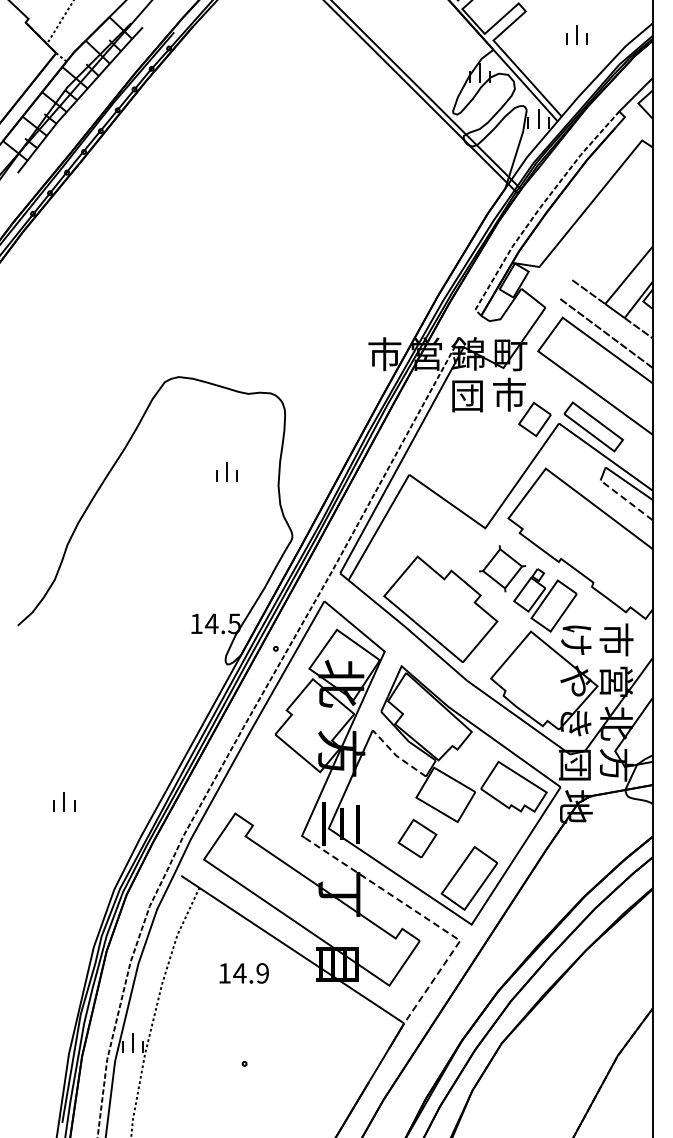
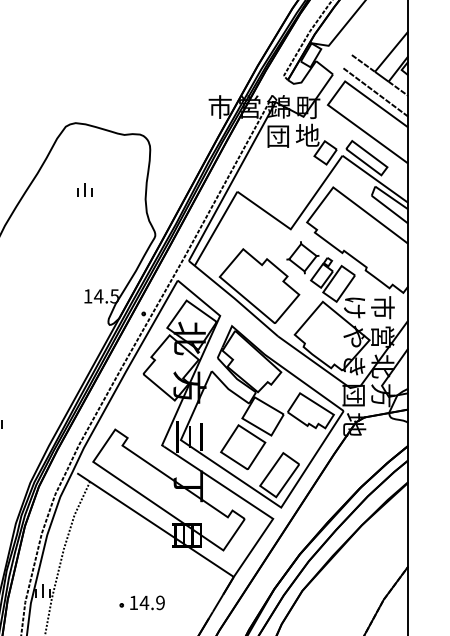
text: (509, 394) -> (307, 135), 市 -> 地
part: (226, 471) -> (84, 189), moved
line: (626, 500) -> (389, 209), dashed -> solid
line: (396, 755) -> (228, 388), dashed -> solid
part: (417, 838) -> (243, 447), size x1.67
line: (424, 917) -> (248, 502), dashed -> solid
text: (243, 973) -> (146, 602), moved

